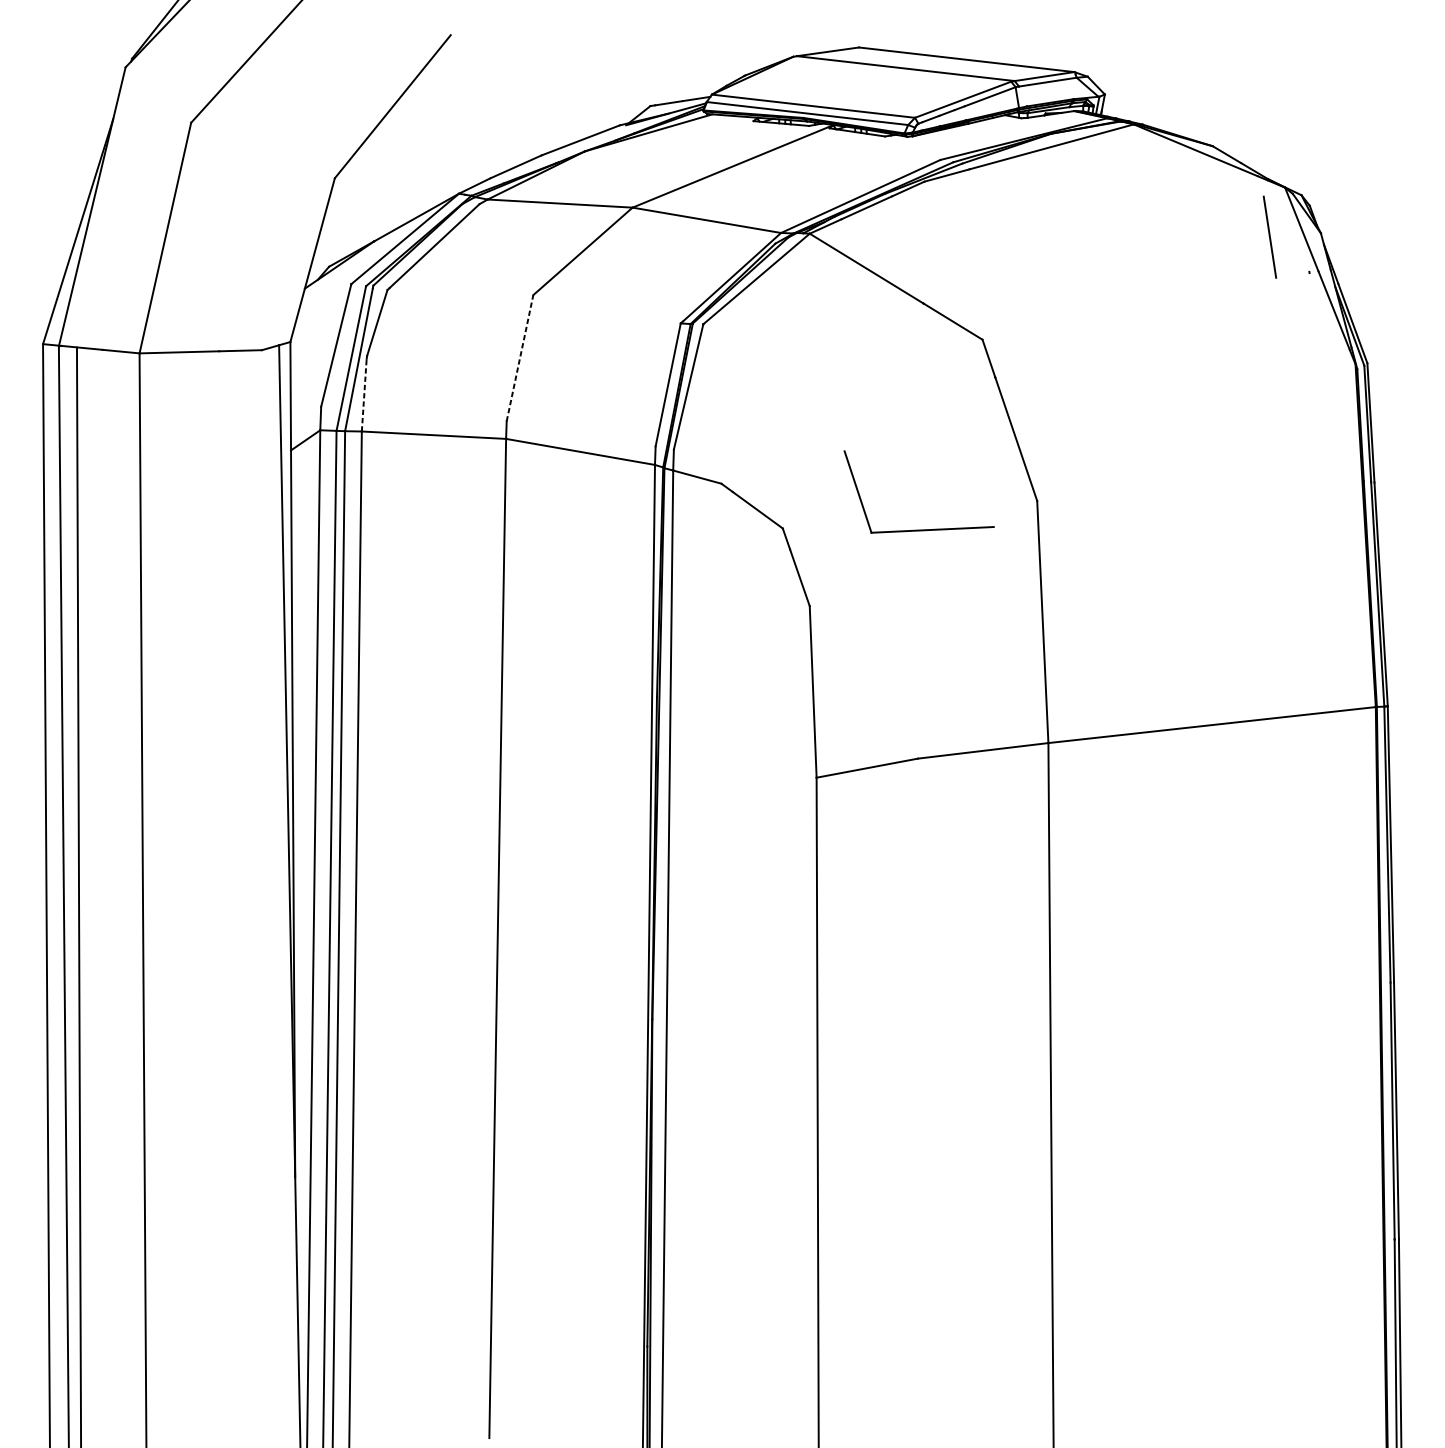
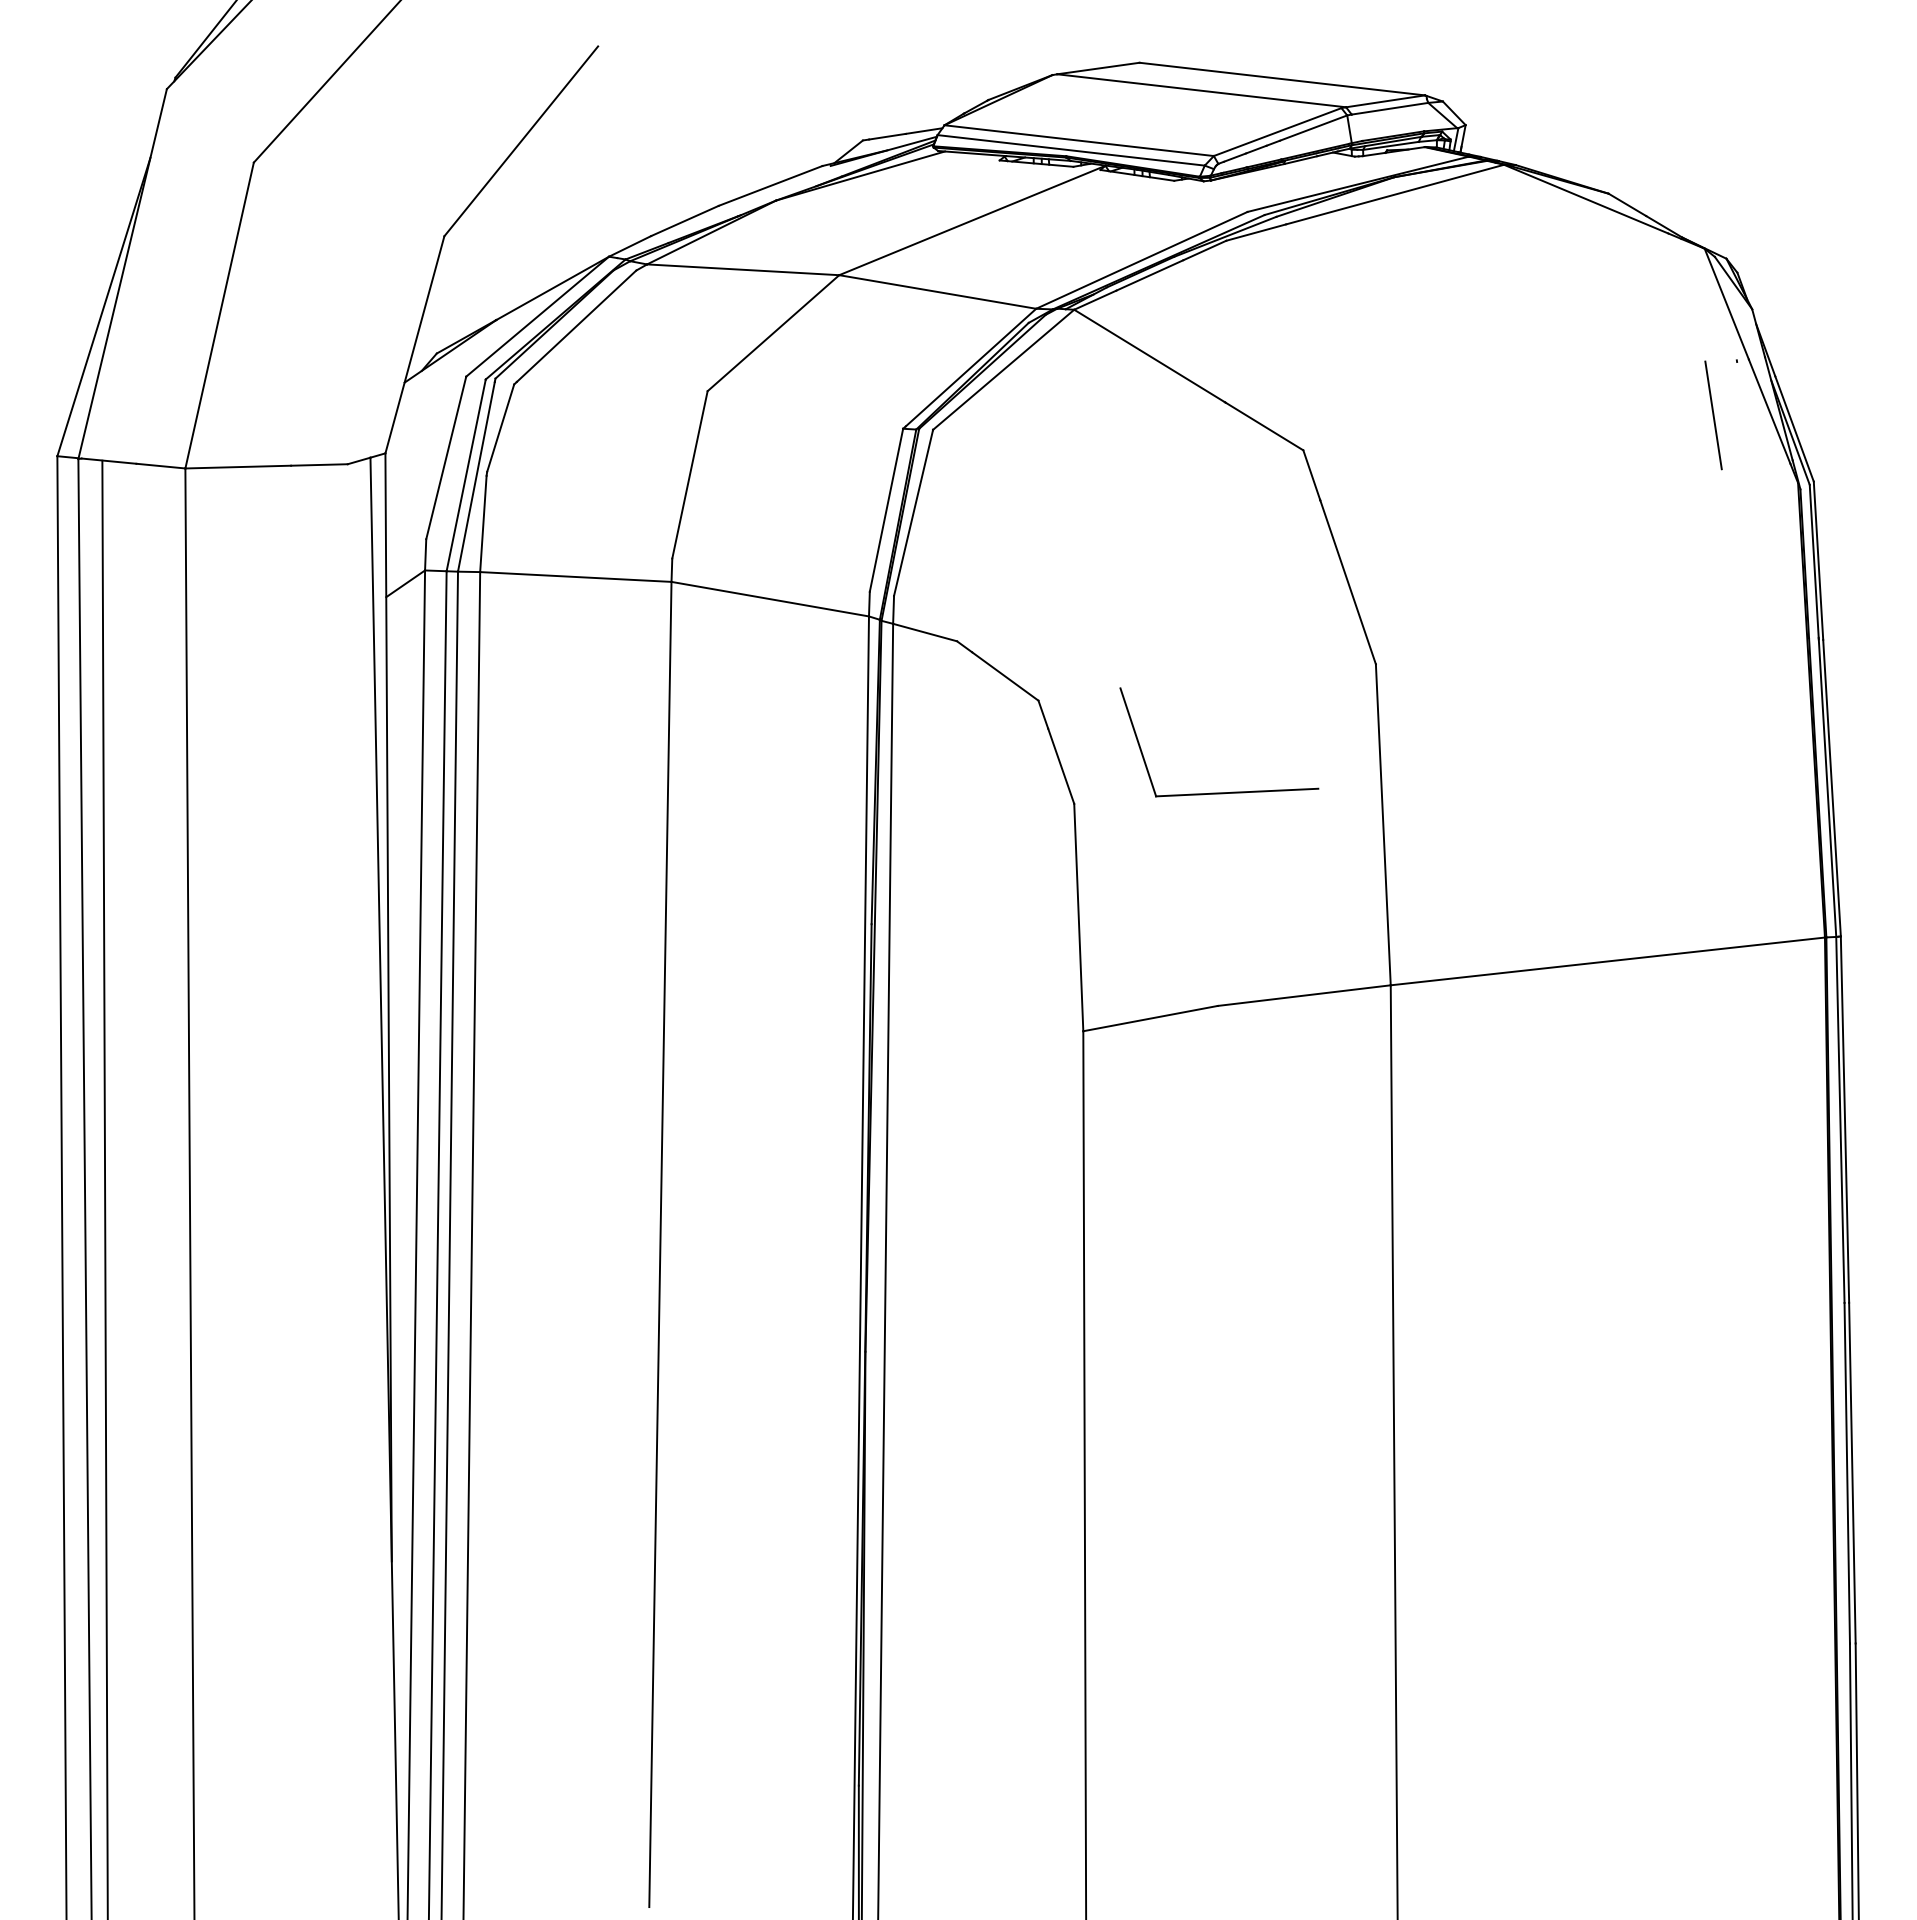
line: (1269, 237) -> (1713, 415), moved
line: (519, 357) -> (689, 474), dashed -> solid
line: (364, 394) -> (483, 523), dashed -> solid
part: (919, 529) -> (1219, 792), moved

